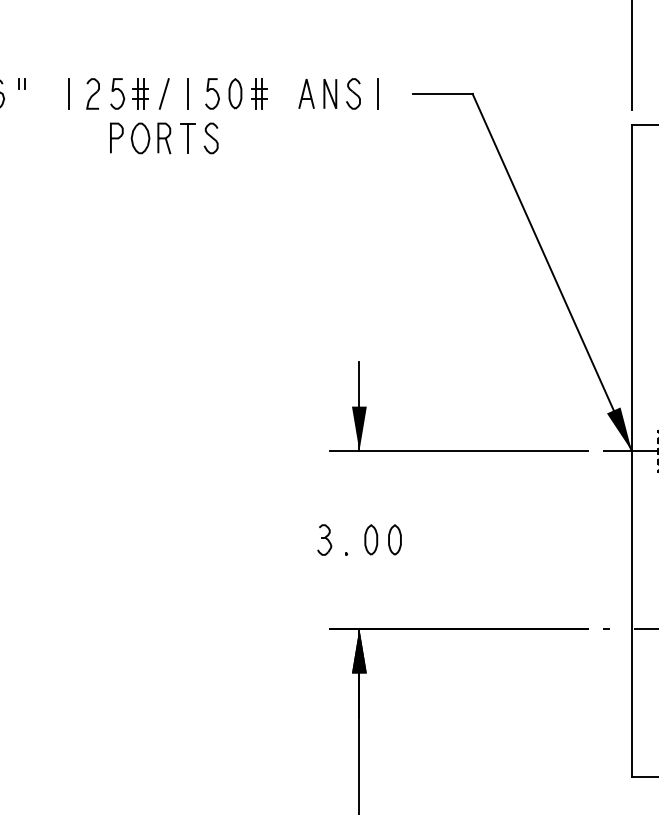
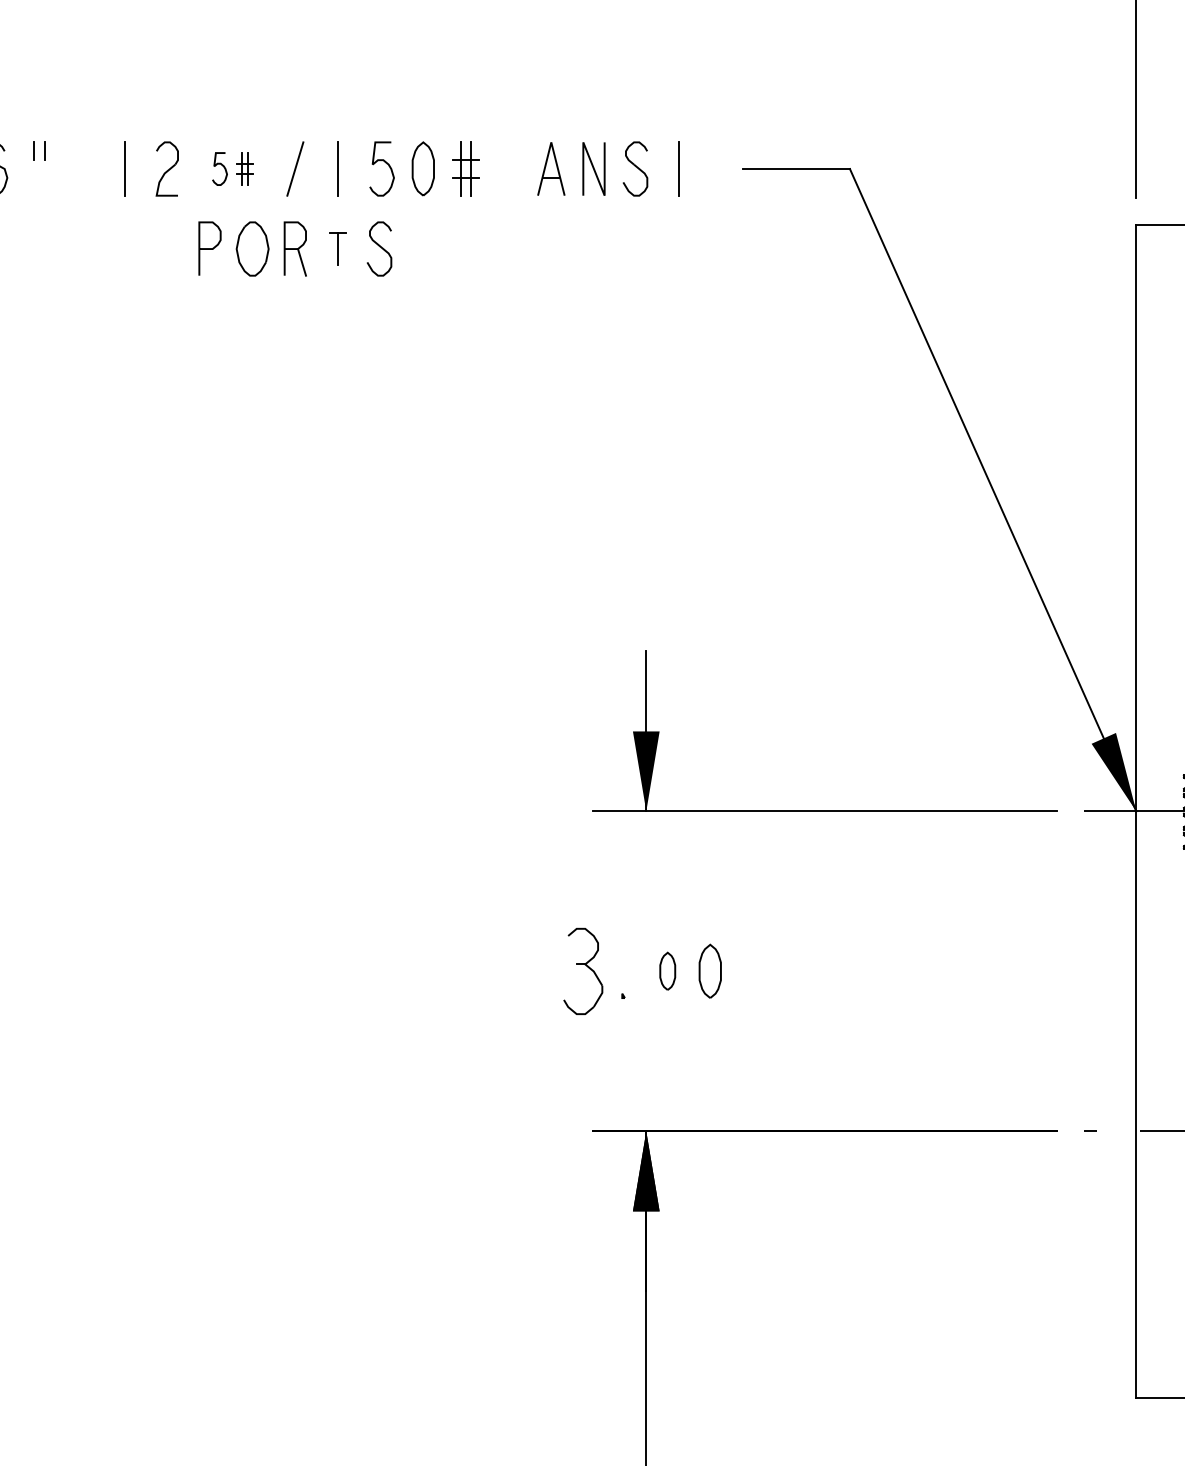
part: (129, 93) -> (232, 168), size x0.6
part: (187, 138) -> (337, 249), size x0.6
part: (324, 539) -> (583, 970), size x1.6
part: (371, 539) -> (668, 970), size x0.7

